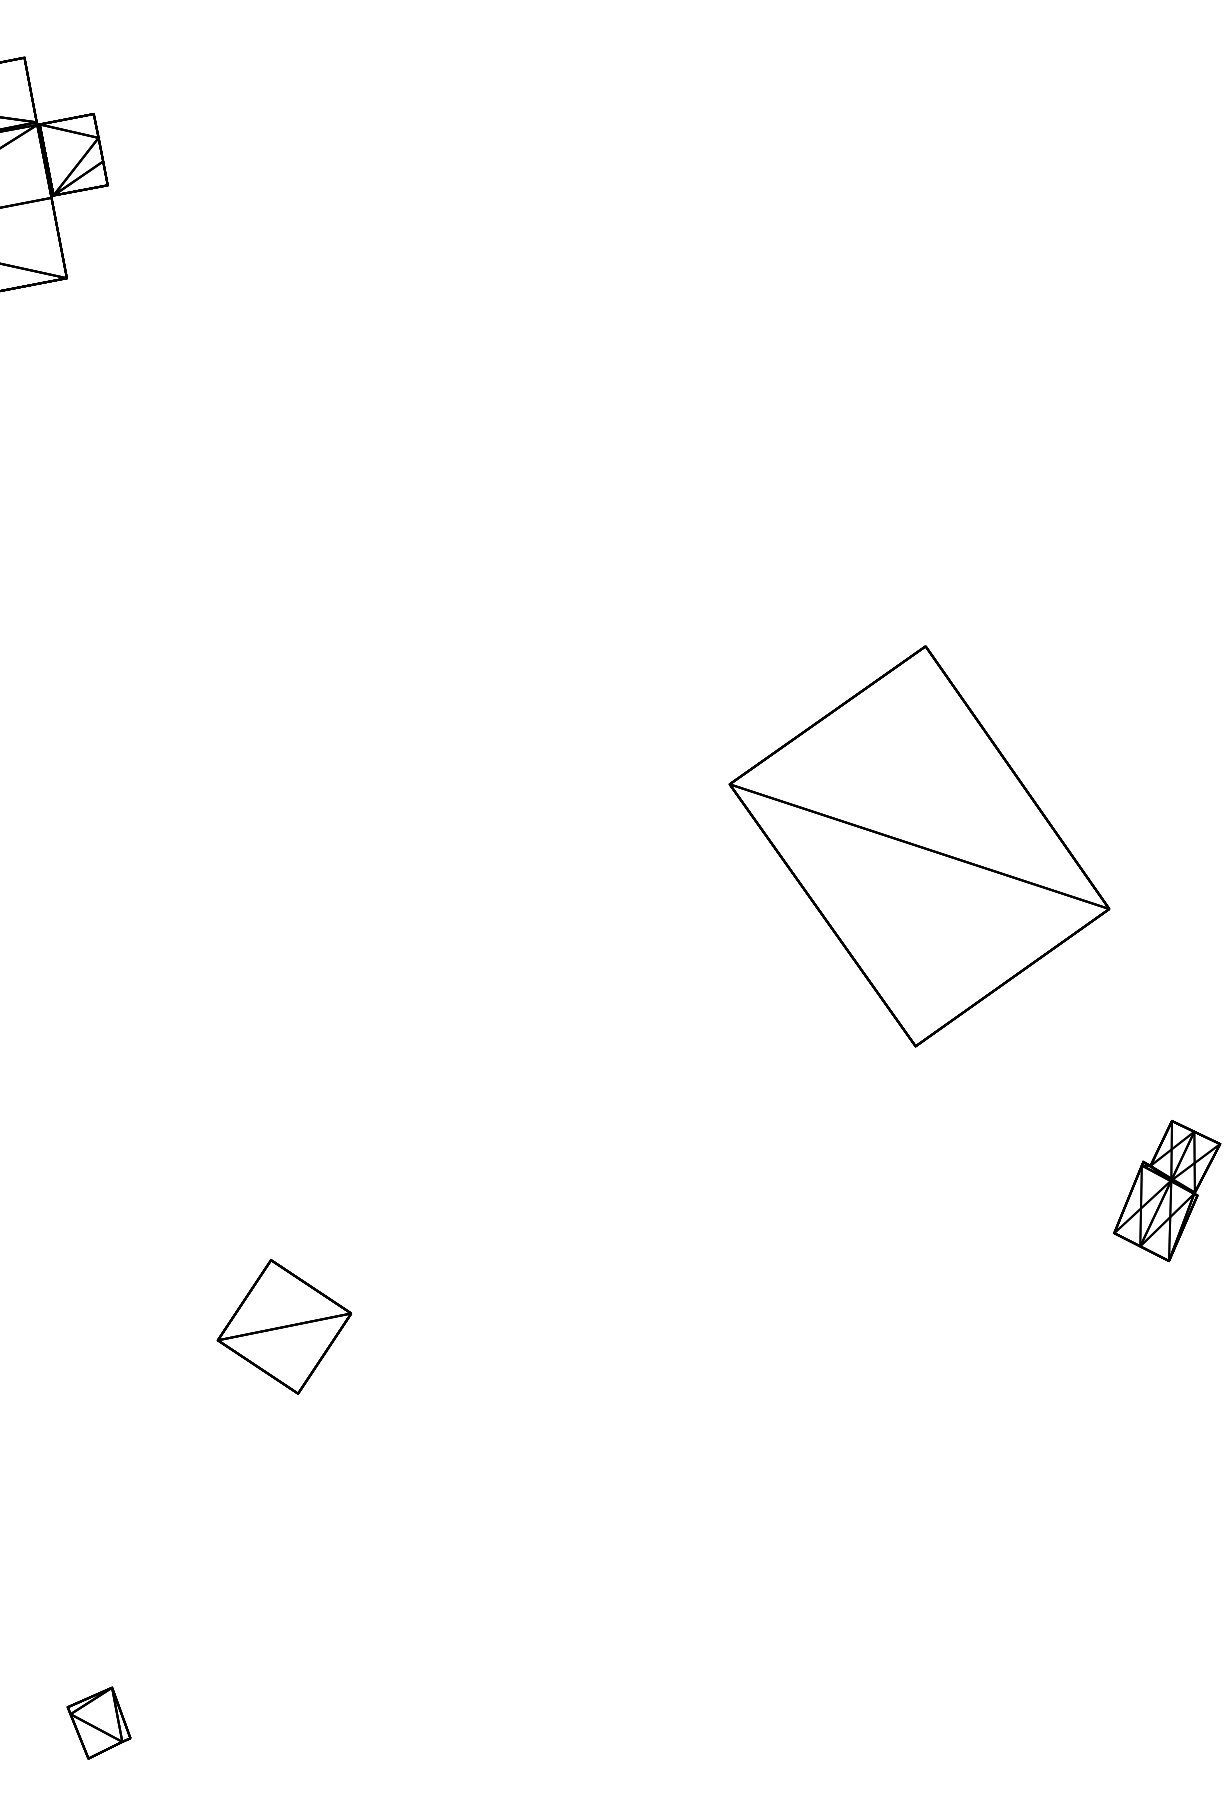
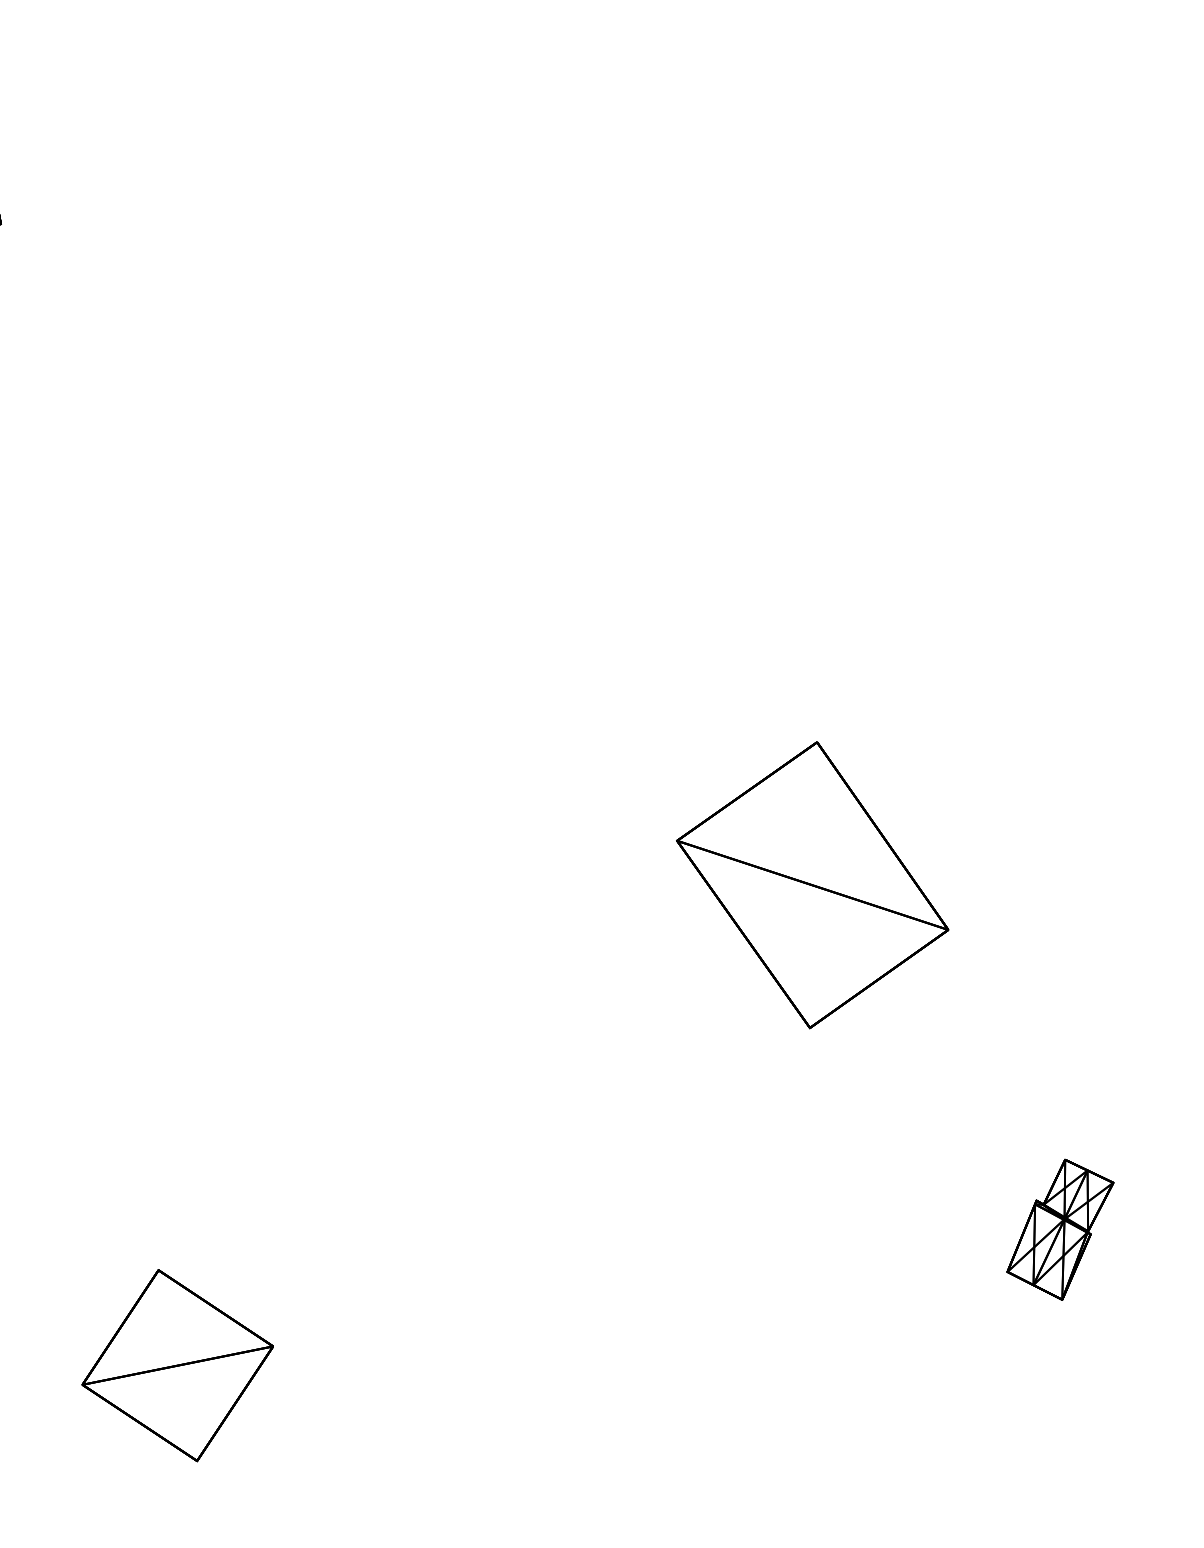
part: (919, 846) -> (812, 885), size x0.71
part: (284, 1326) -> (177, 1365), size x1.43

